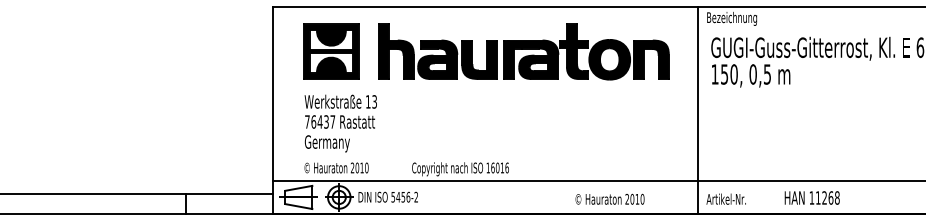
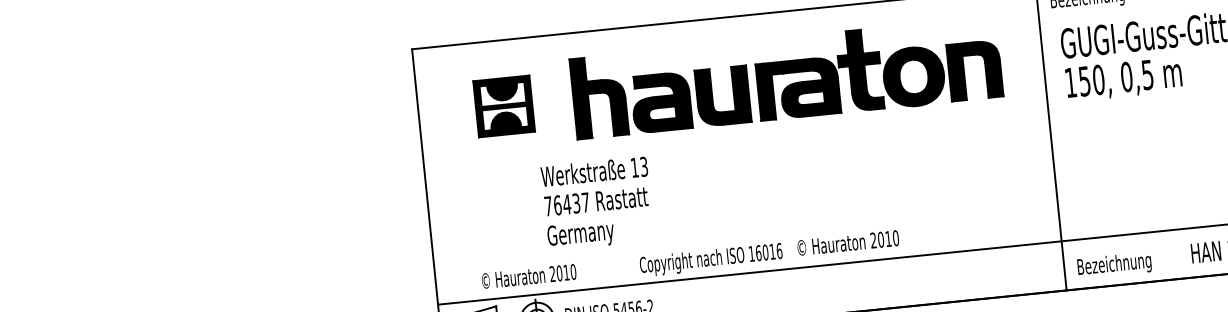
part: (331, 51) -> (504, 106), size x0.7
text: (340, 123) -> (597, 203), moved
text: (609, 198) -> (847, 241), moved
text: (731, 200) -> (1113, 265), Artikel-Nr. -> Bezeichnung

